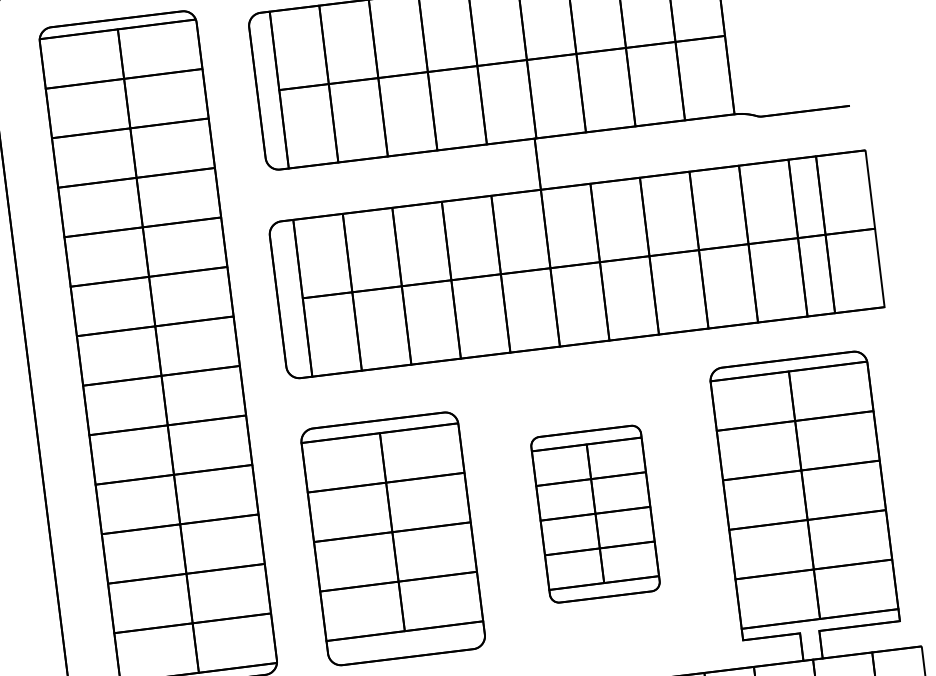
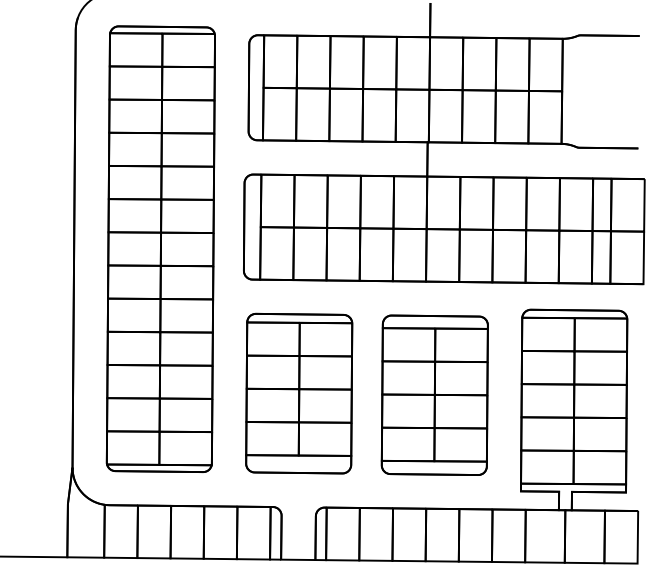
part: (595, 513) -> (434, 394), size x1.43

